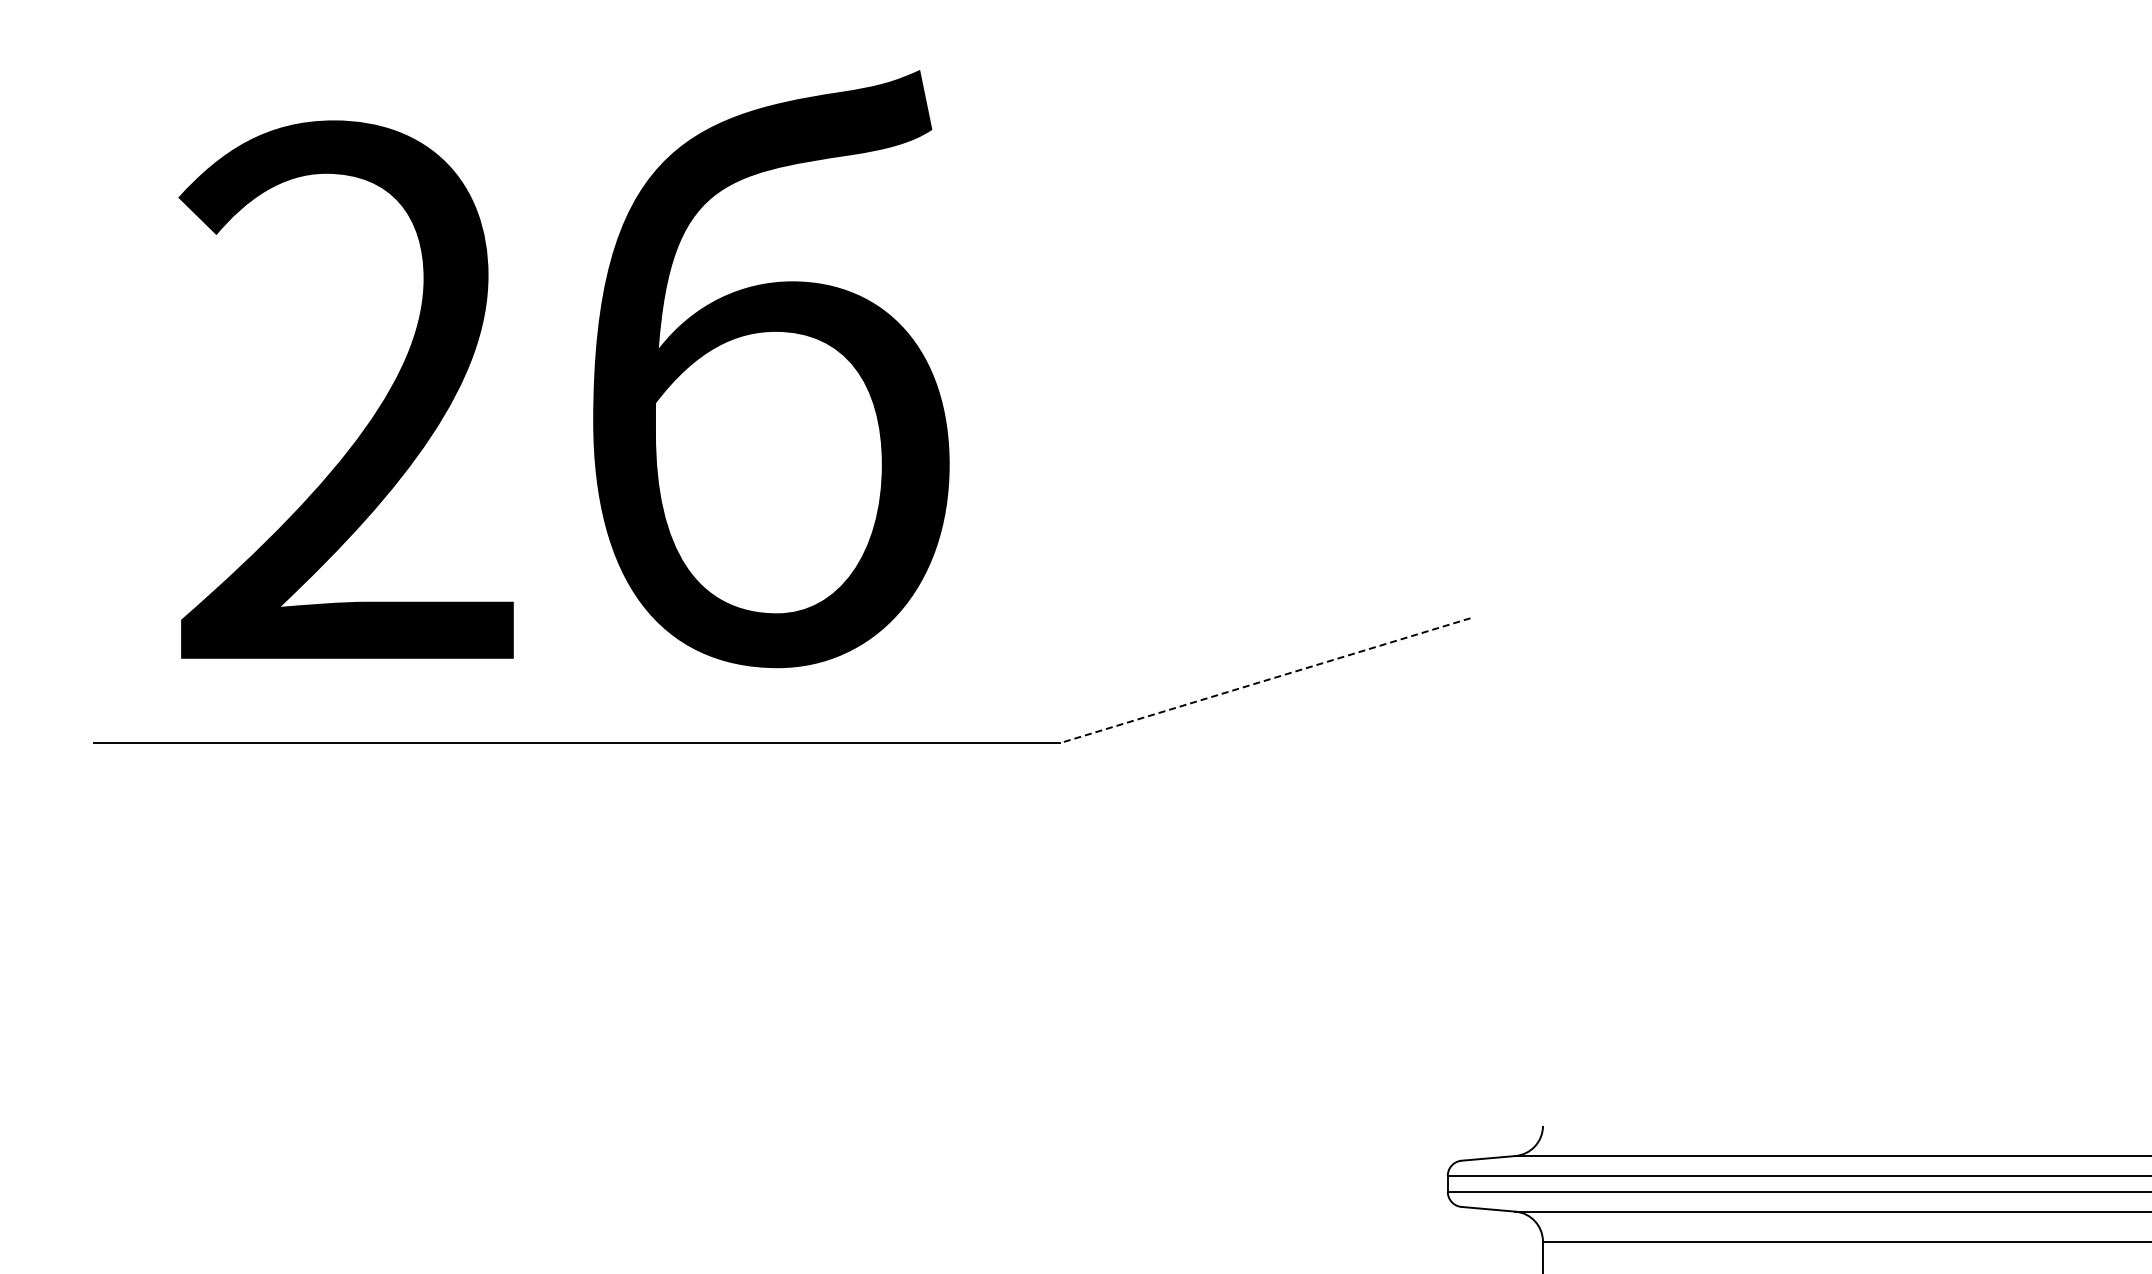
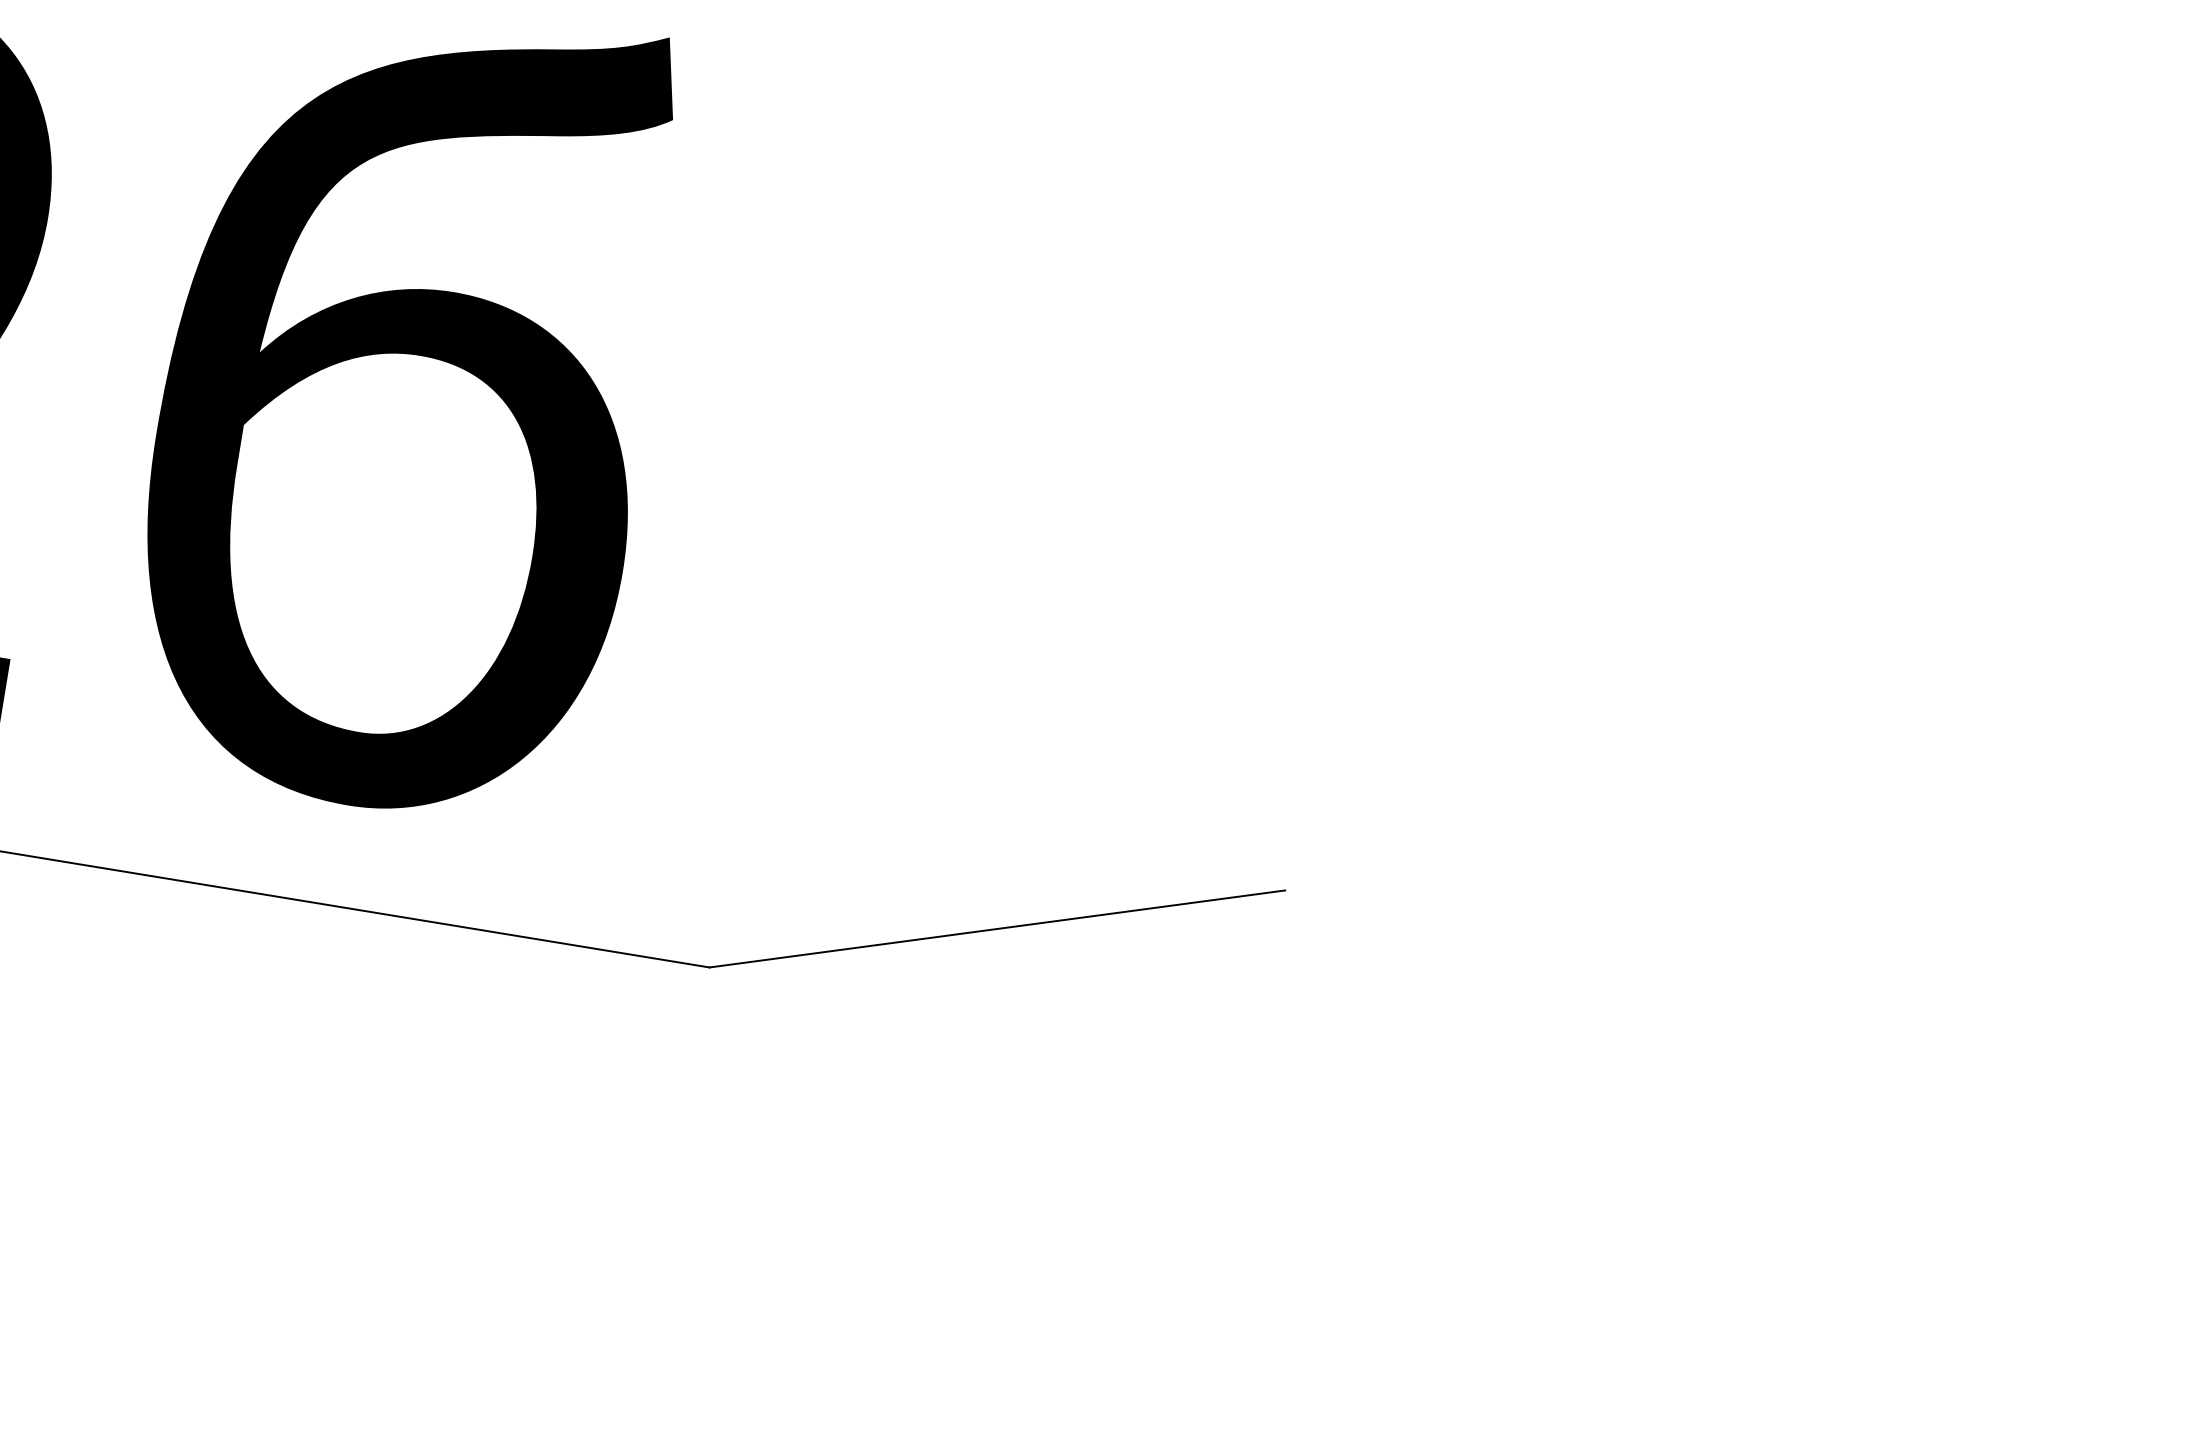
line: (1264, 680) -> (996, 928), dashed -> solid

